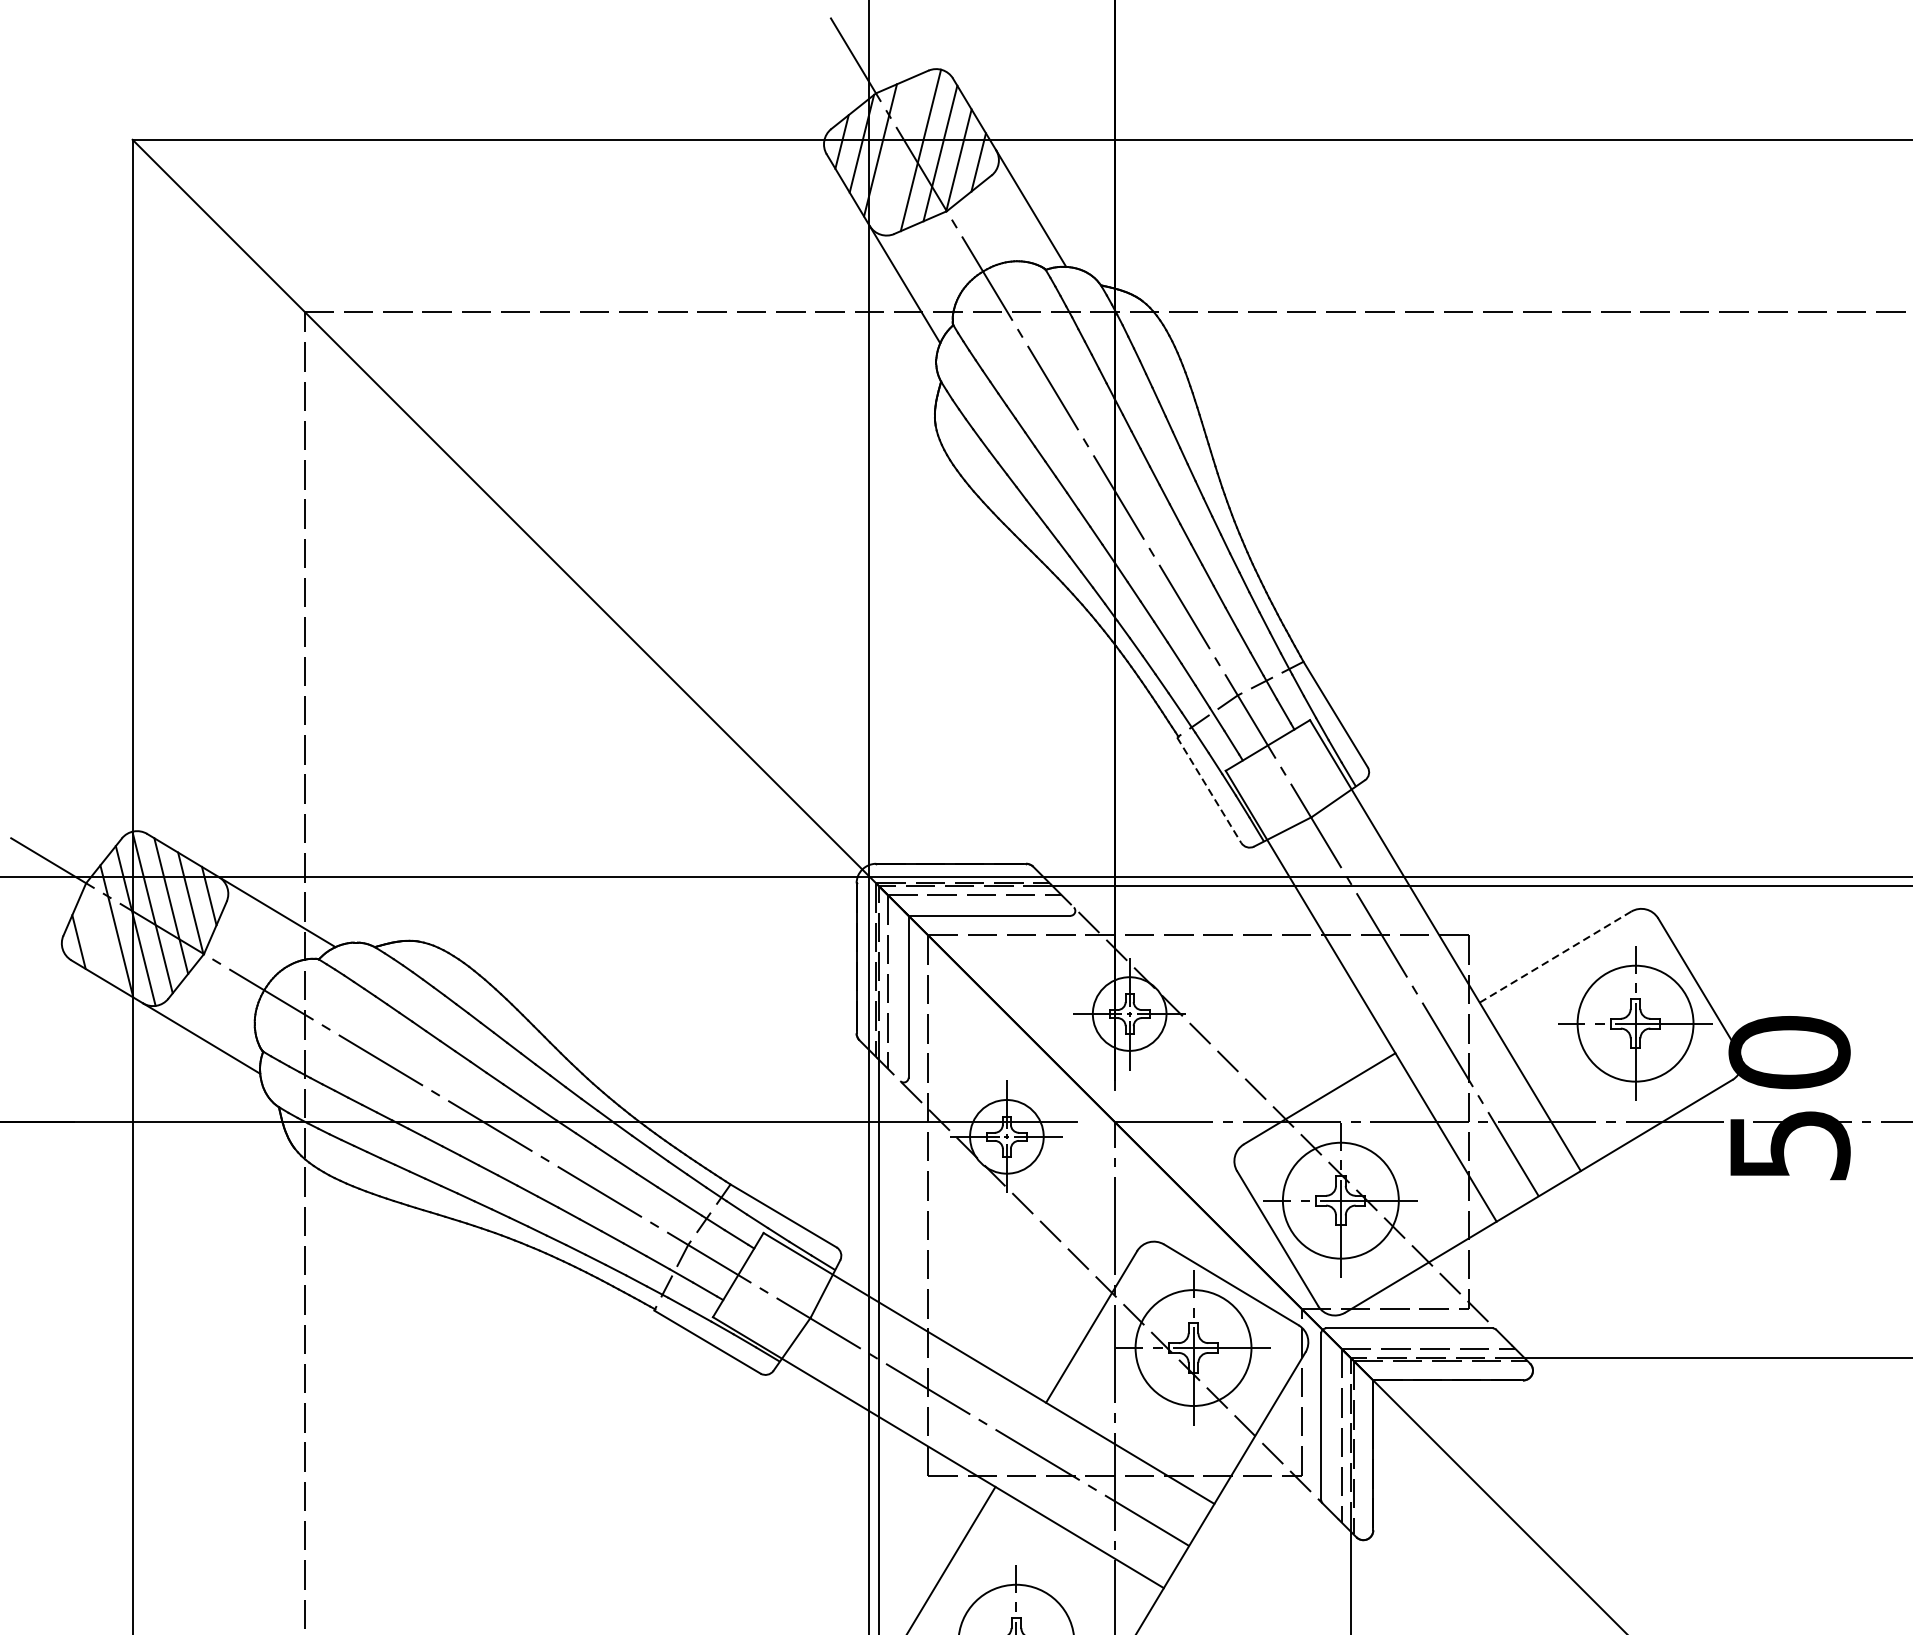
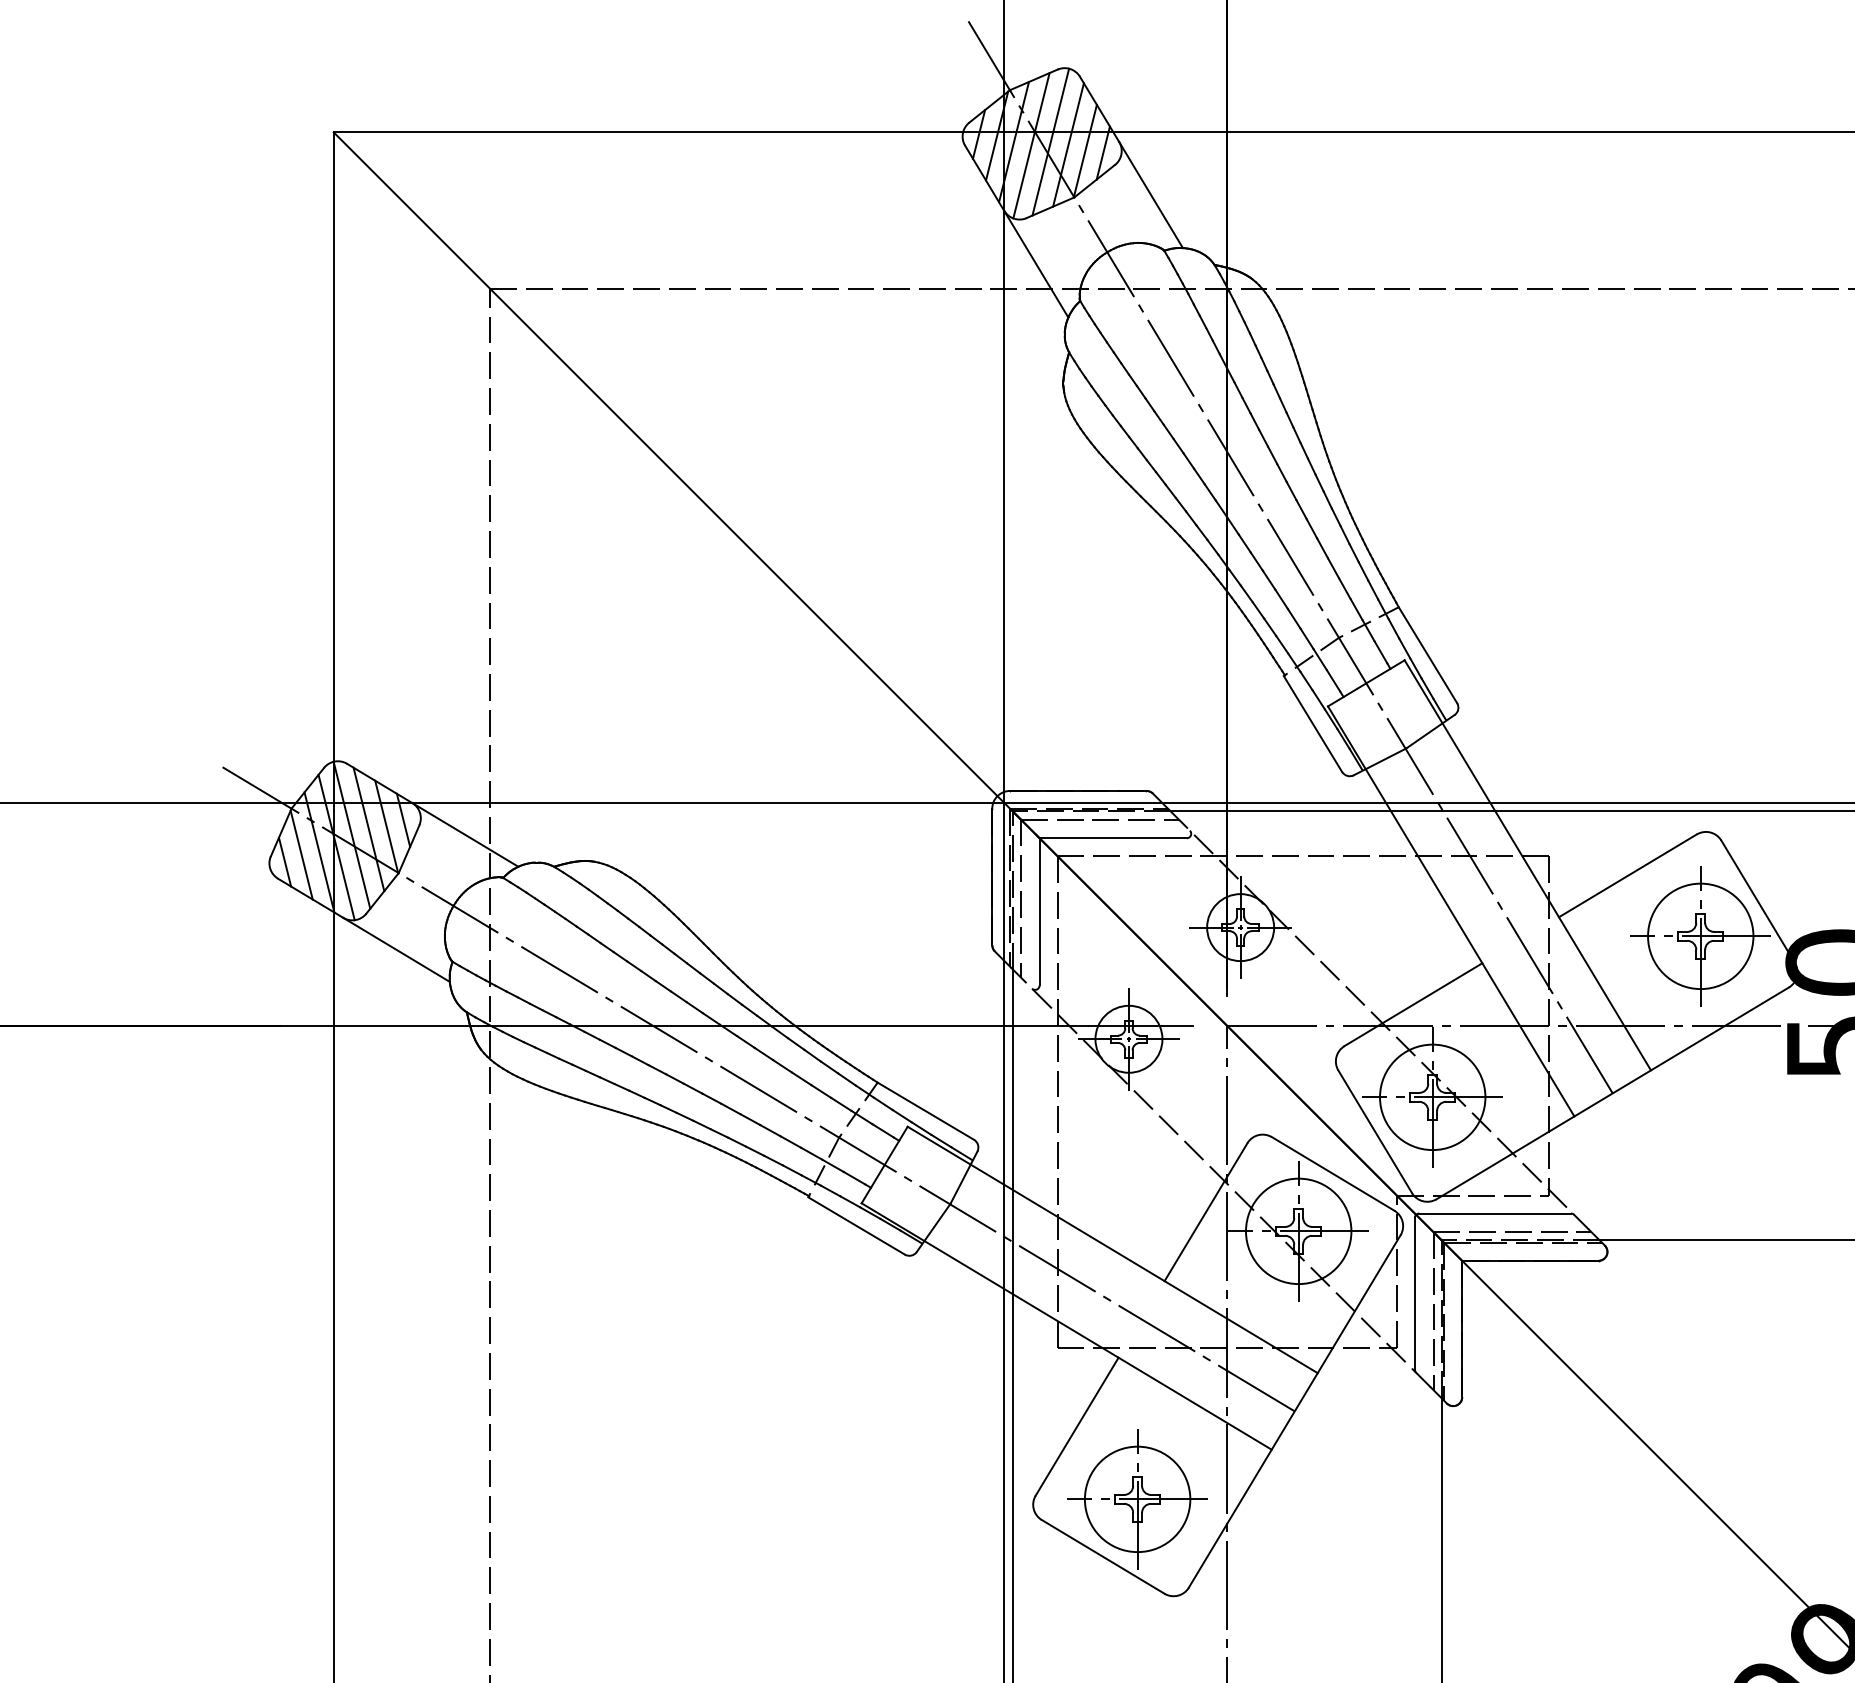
line: (899, 154) -> (1031, 145), added
line: (1209, 790) -> (1313, 724), dashed -> solid
line: (97, 933) -> (301, 854), added
line: (1556, 956) -> (1628, 875), dashed -> solid

